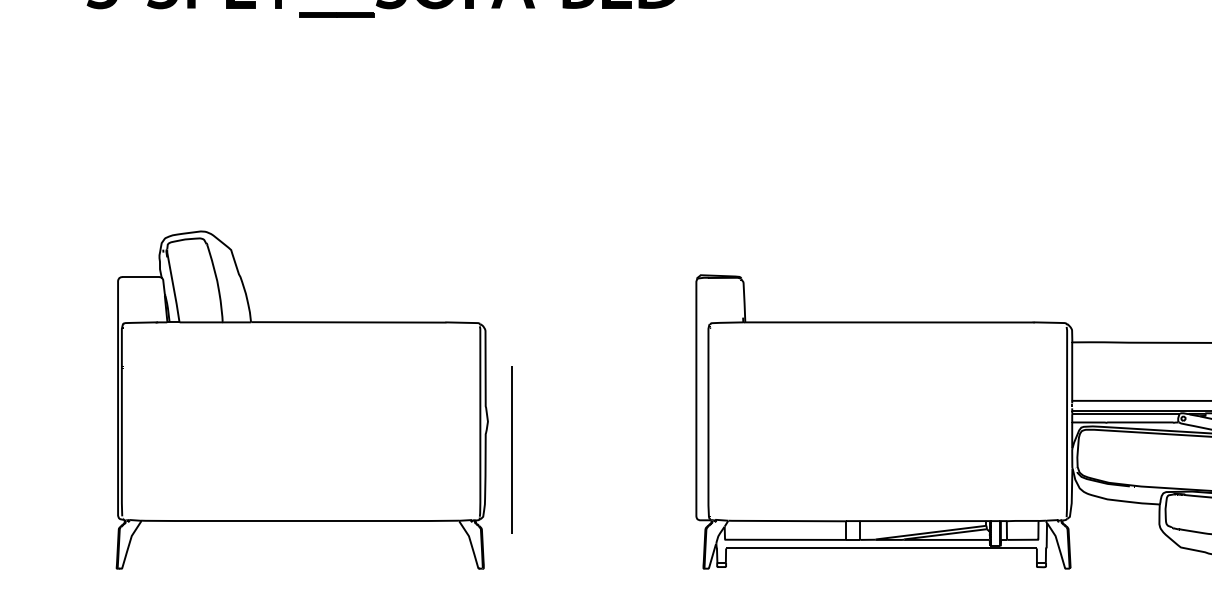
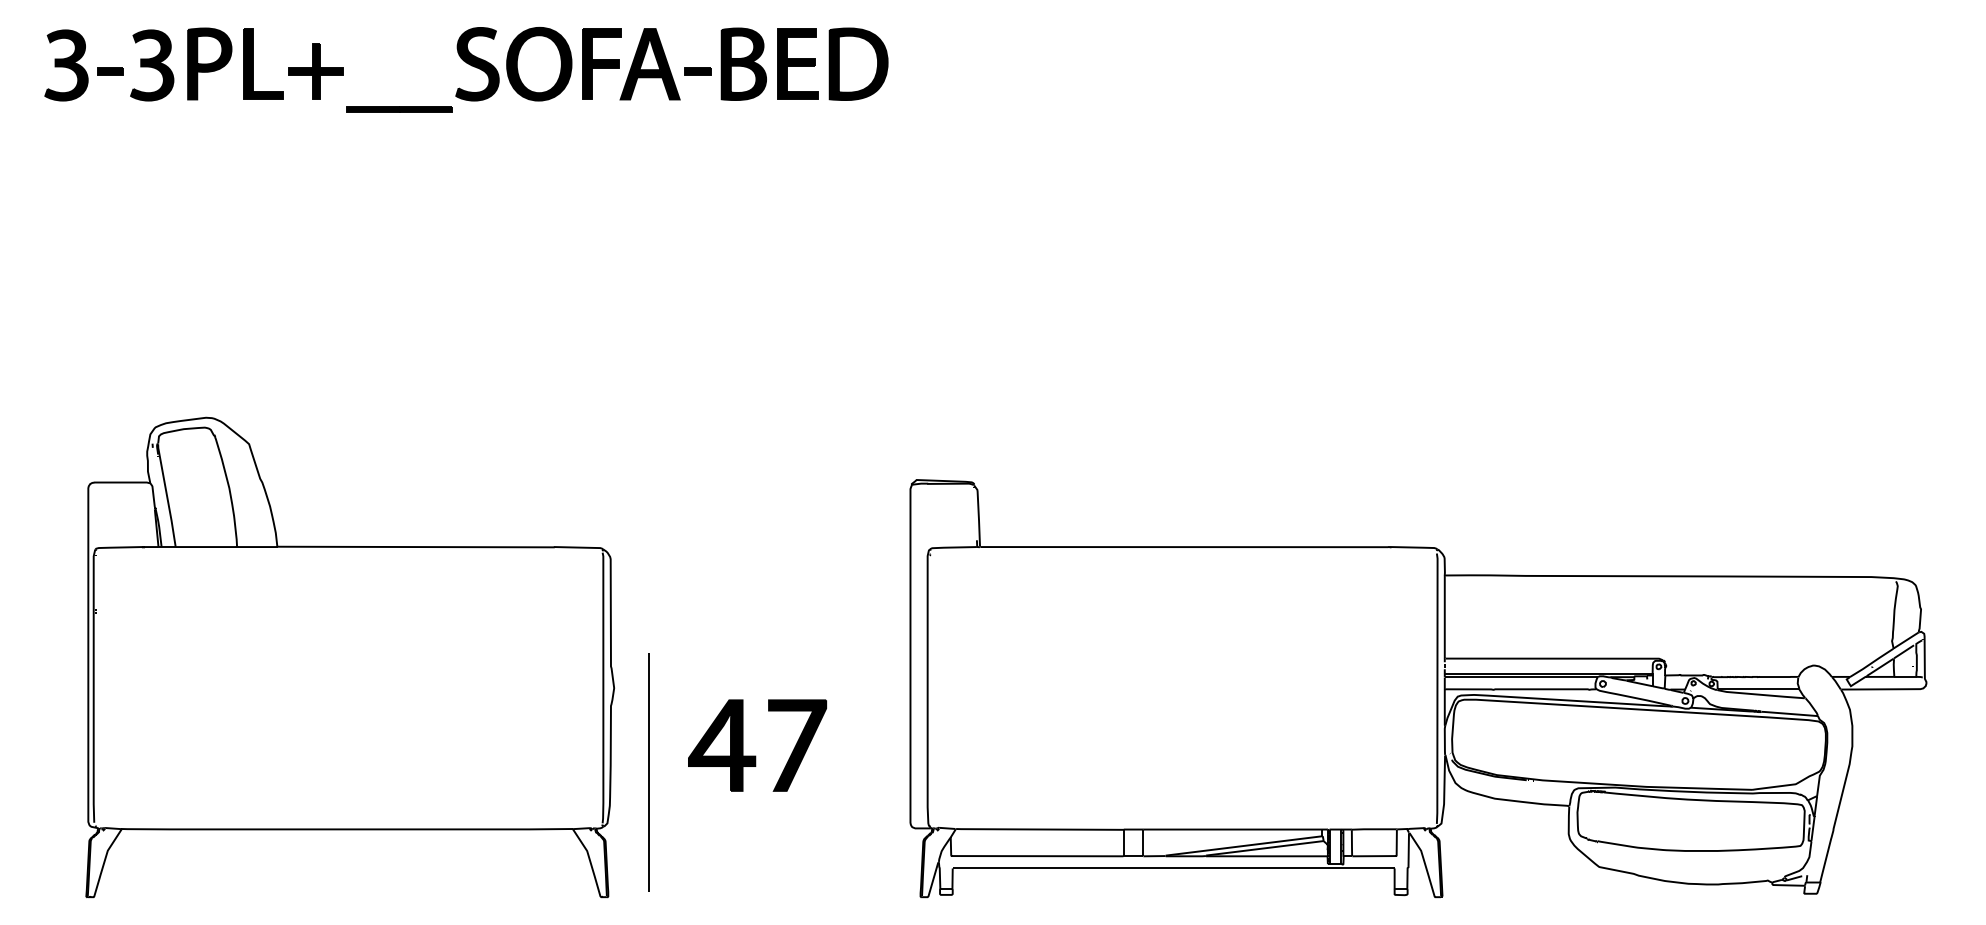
line: (512, 450) -> (648, 772), moved
part: (587, 469) -> (755, 755), added

